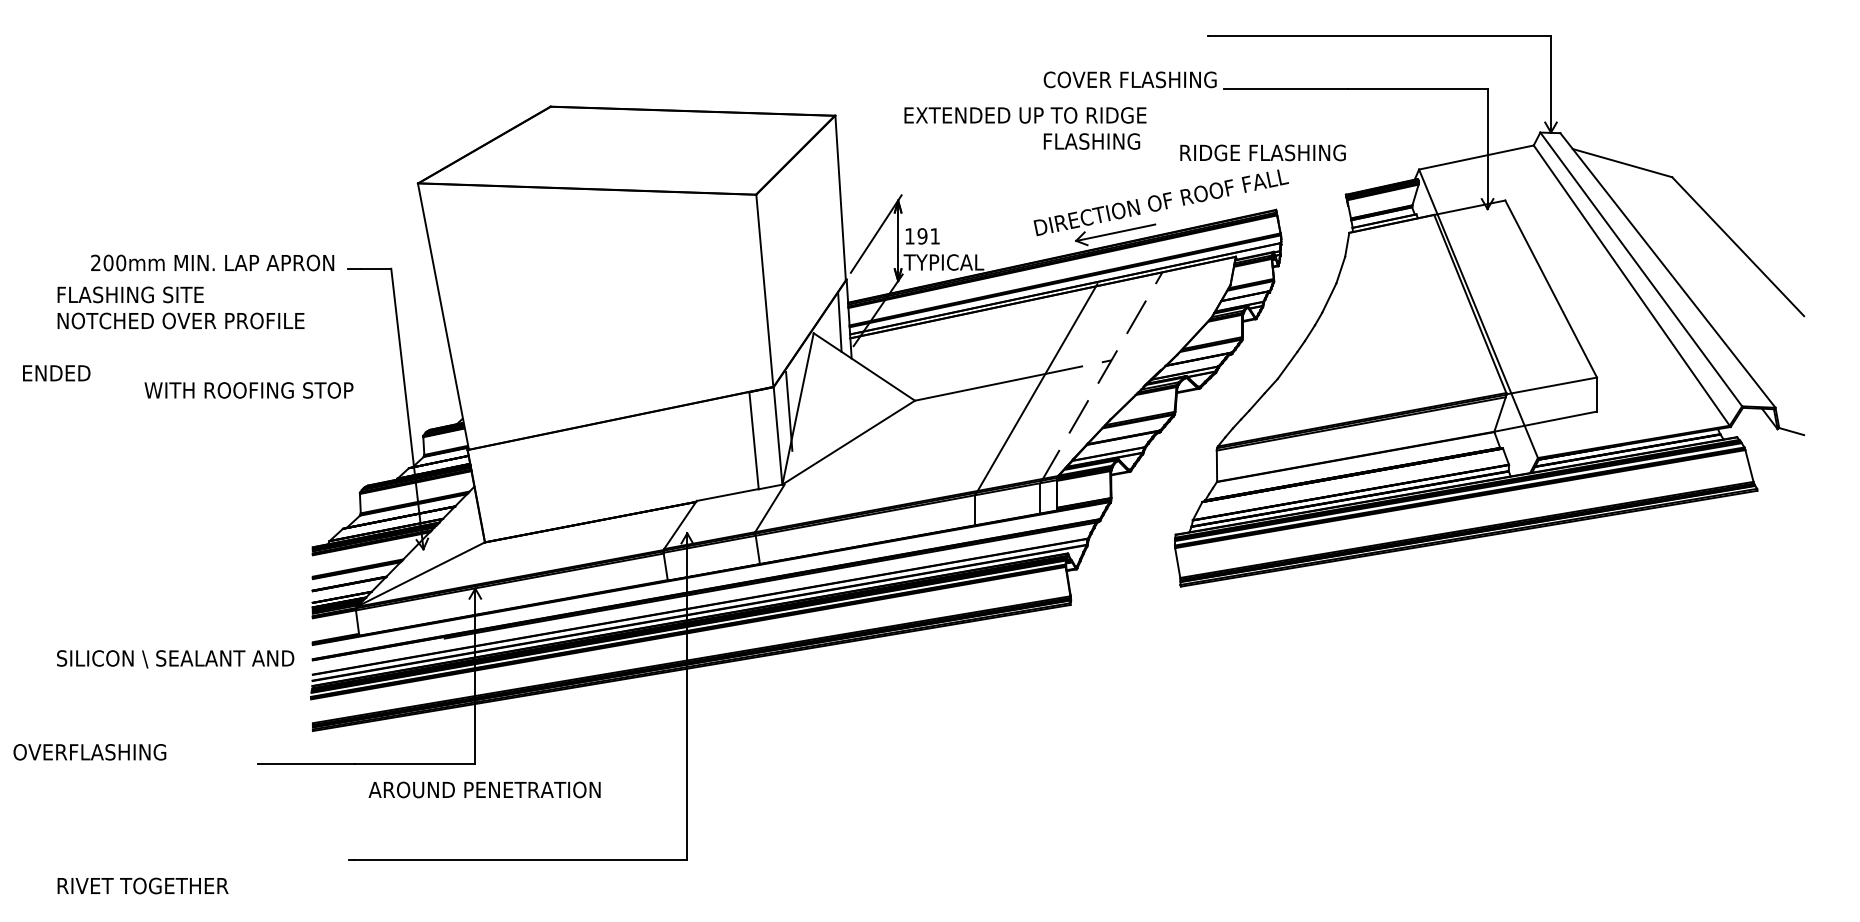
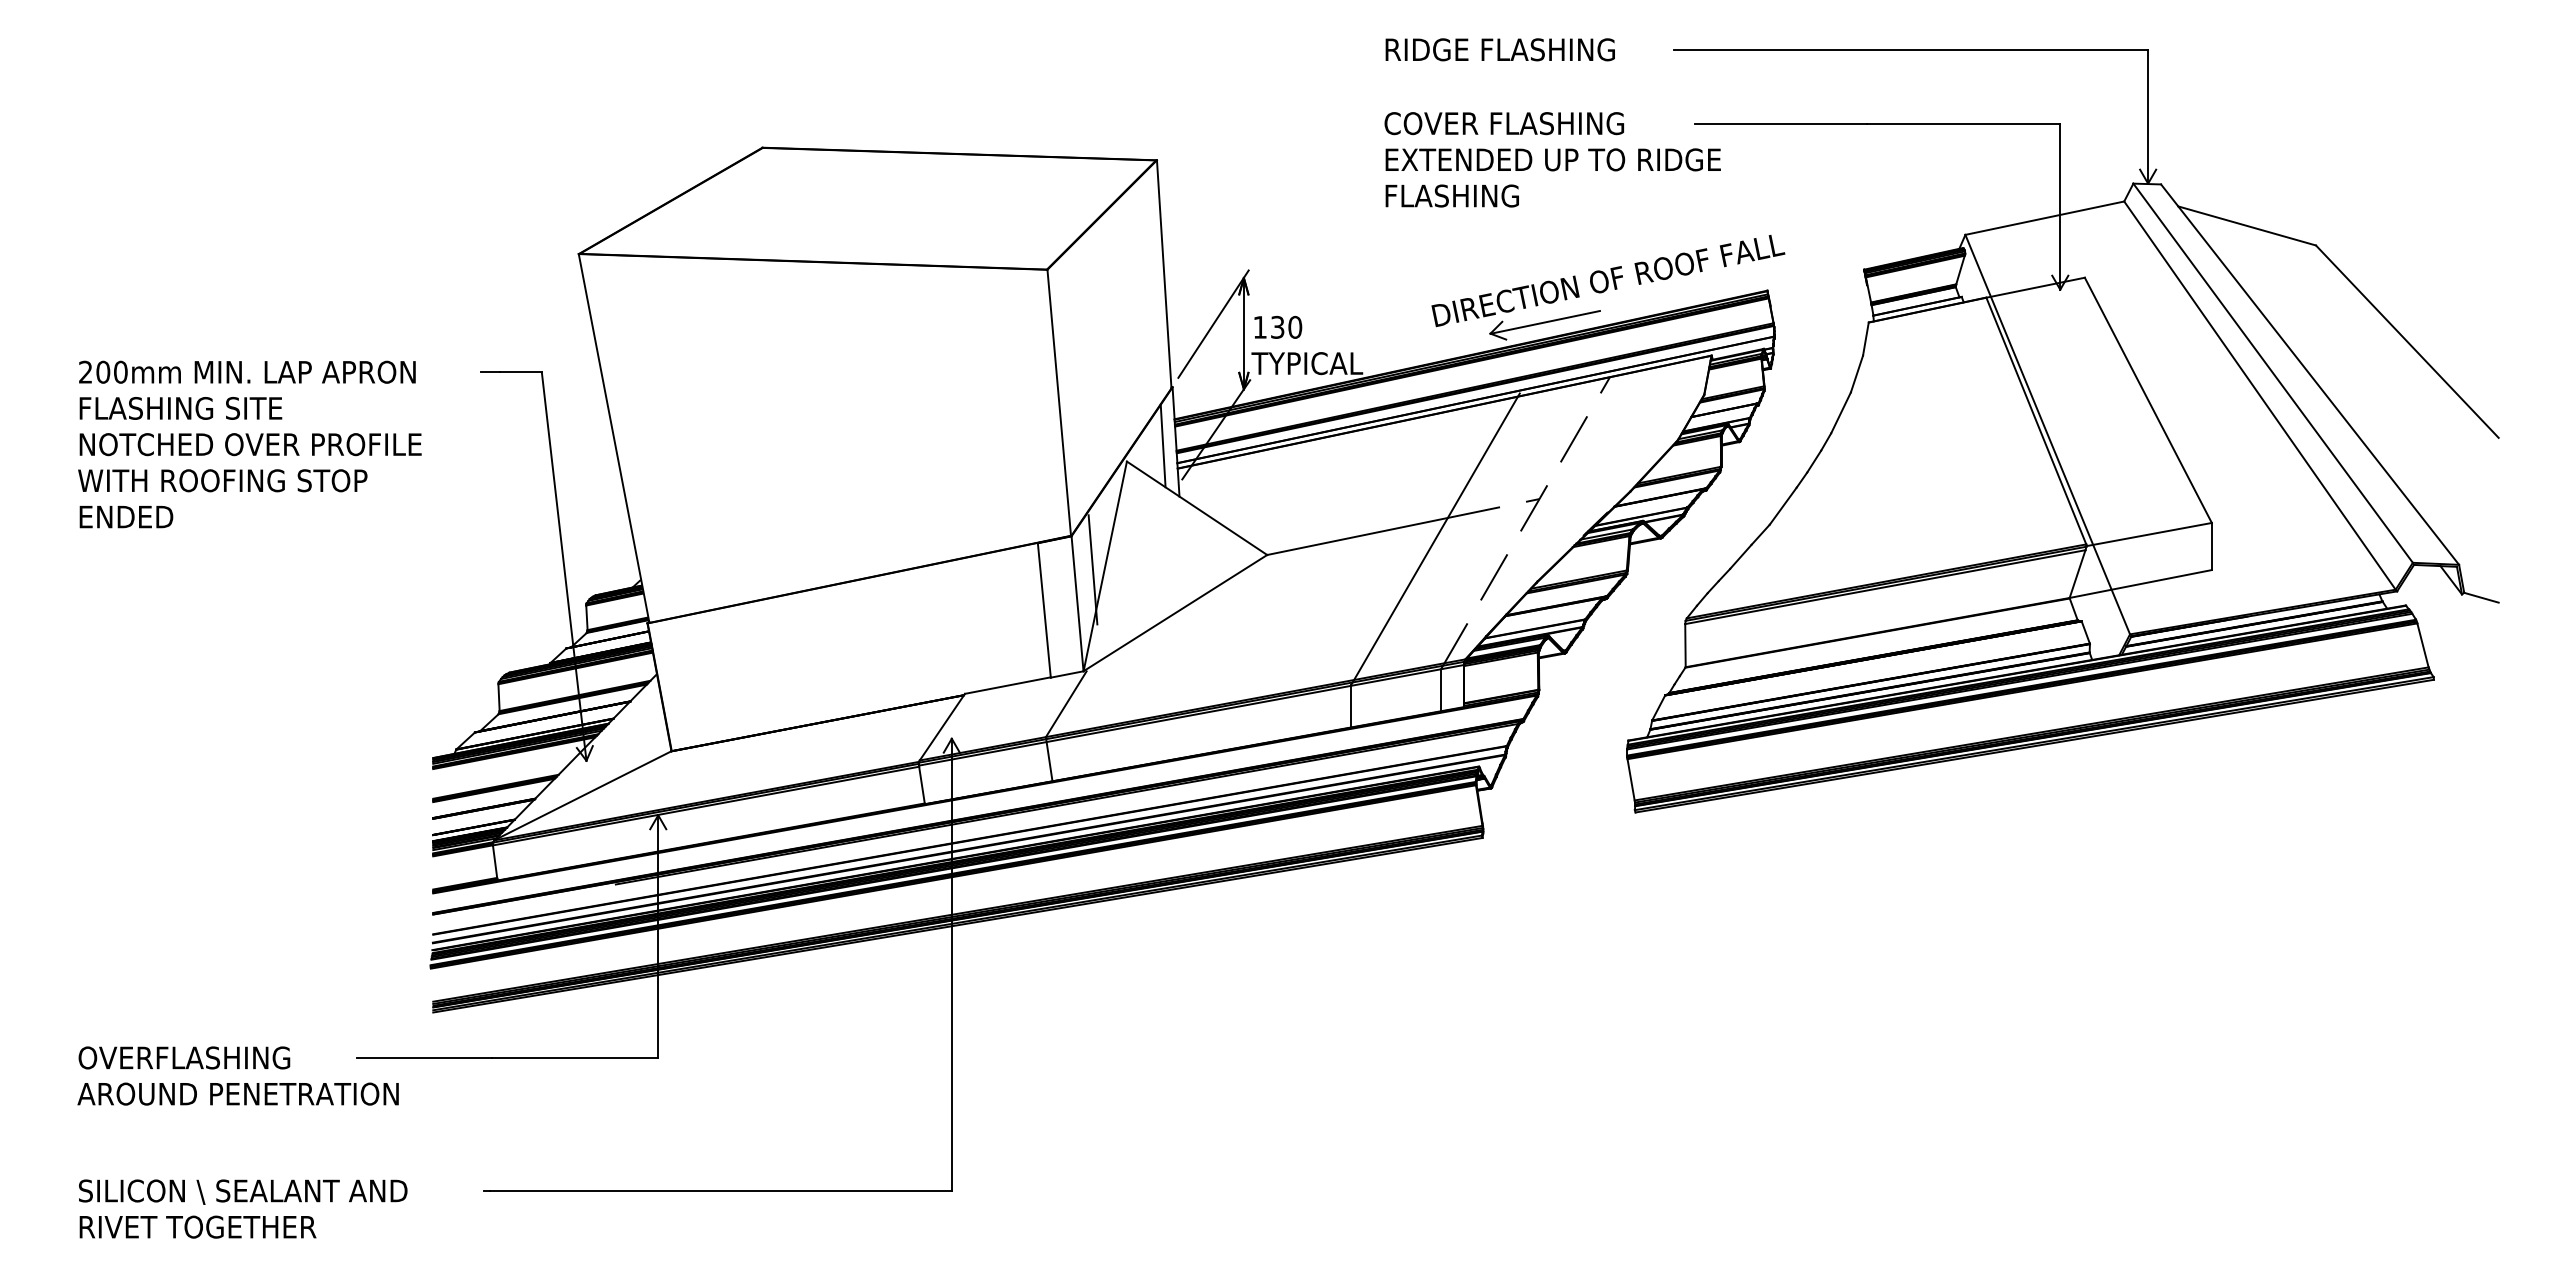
text: (1129, 79) -> (1503, 123), moved
text: (1024, 115) -> (1552, 159), moved
text: (1091, 141) -> (1451, 195), moved
text: (1262, 152) -> (1499, 49), moved
text: (928, 235) -> (1286, 326), 191 -> 130
text: (212, 262) -> (247, 371), moved
text: (56, 373) -> (126, 517), moved
text: (248, 390) -> (222, 480), moved
text: (175, 658) -> (243, 1191), moved
text: (89, 751) -> (184, 1057), moved
text: (484, 789) -> (237, 1093), moved

